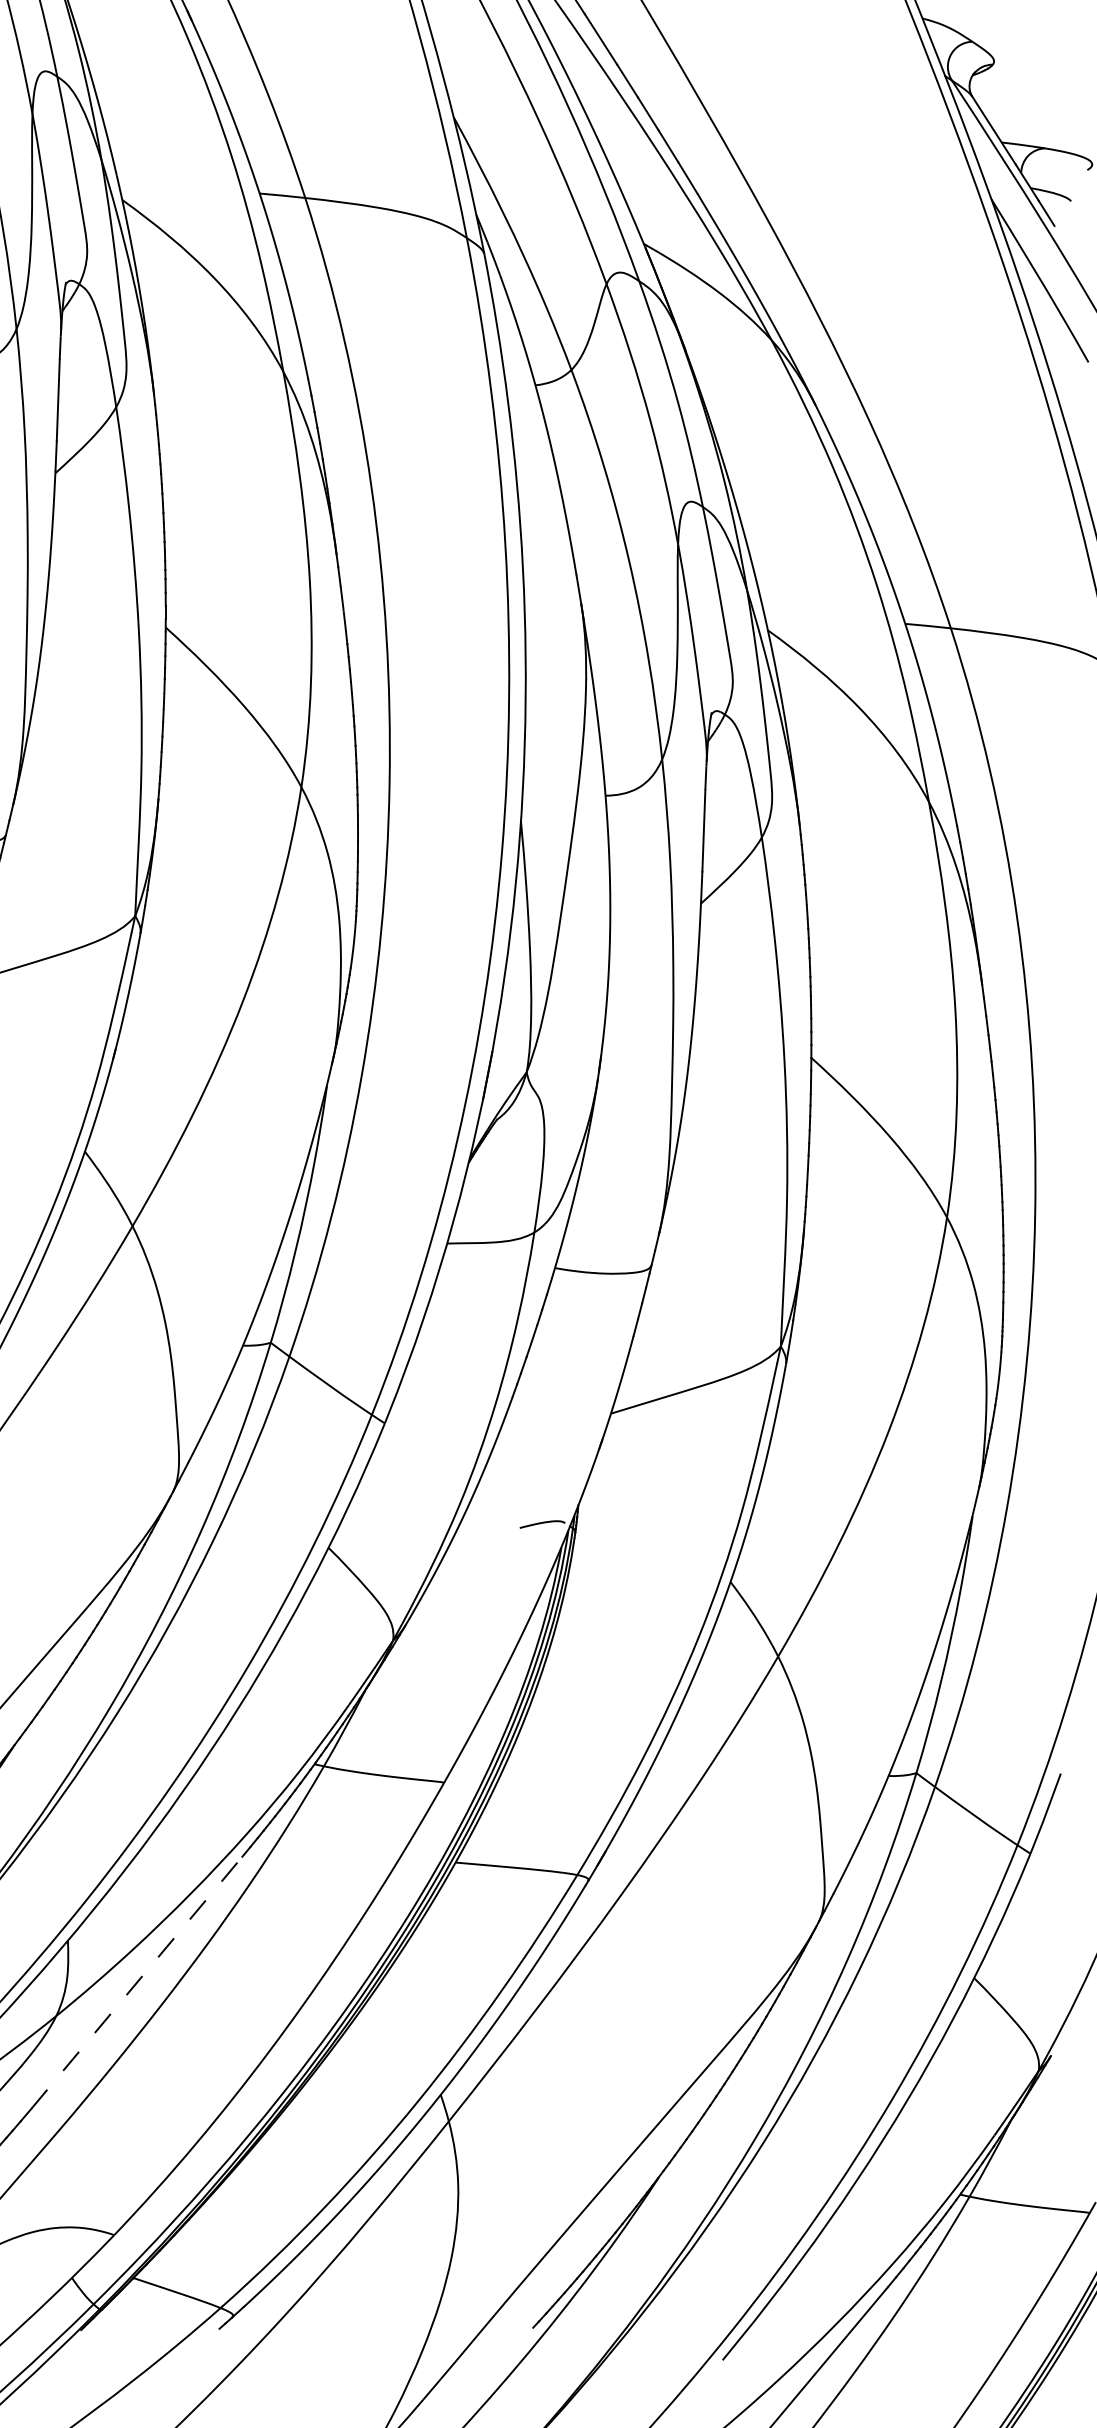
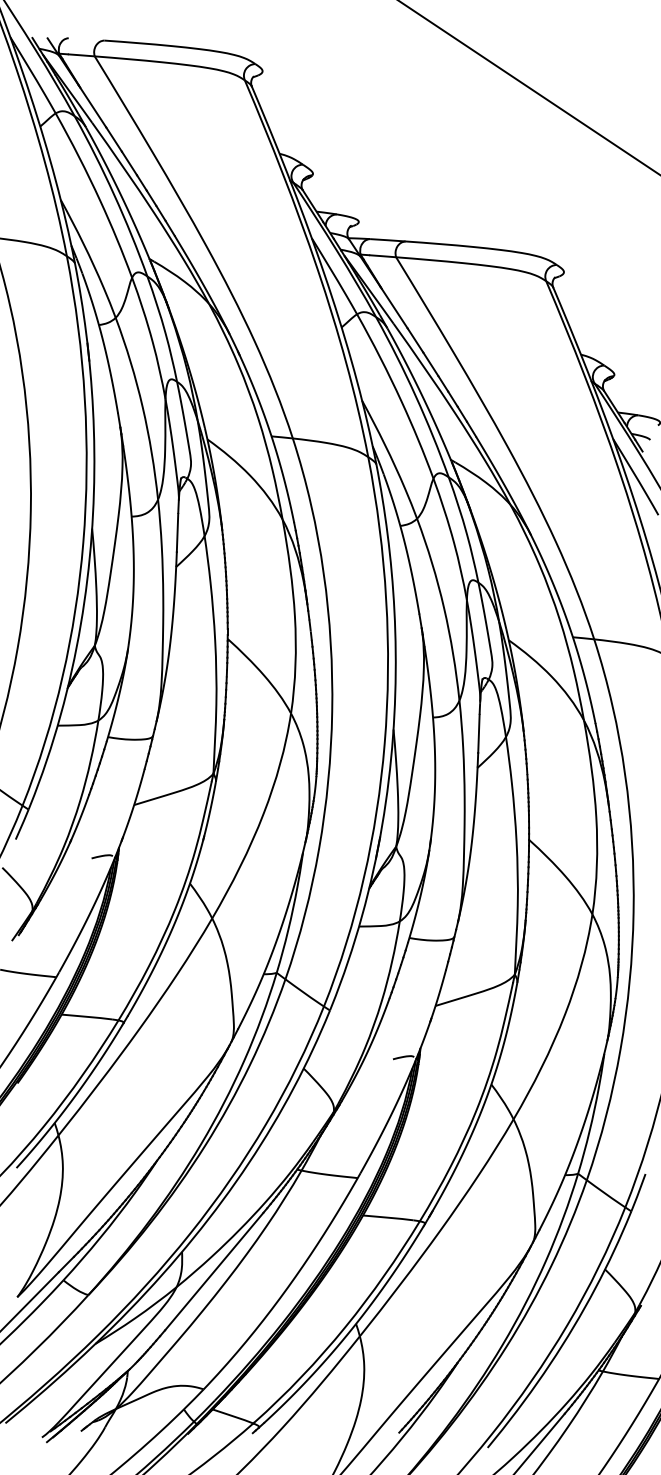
line: (137, 1982) -> (214, 1271), dashed -> solid

